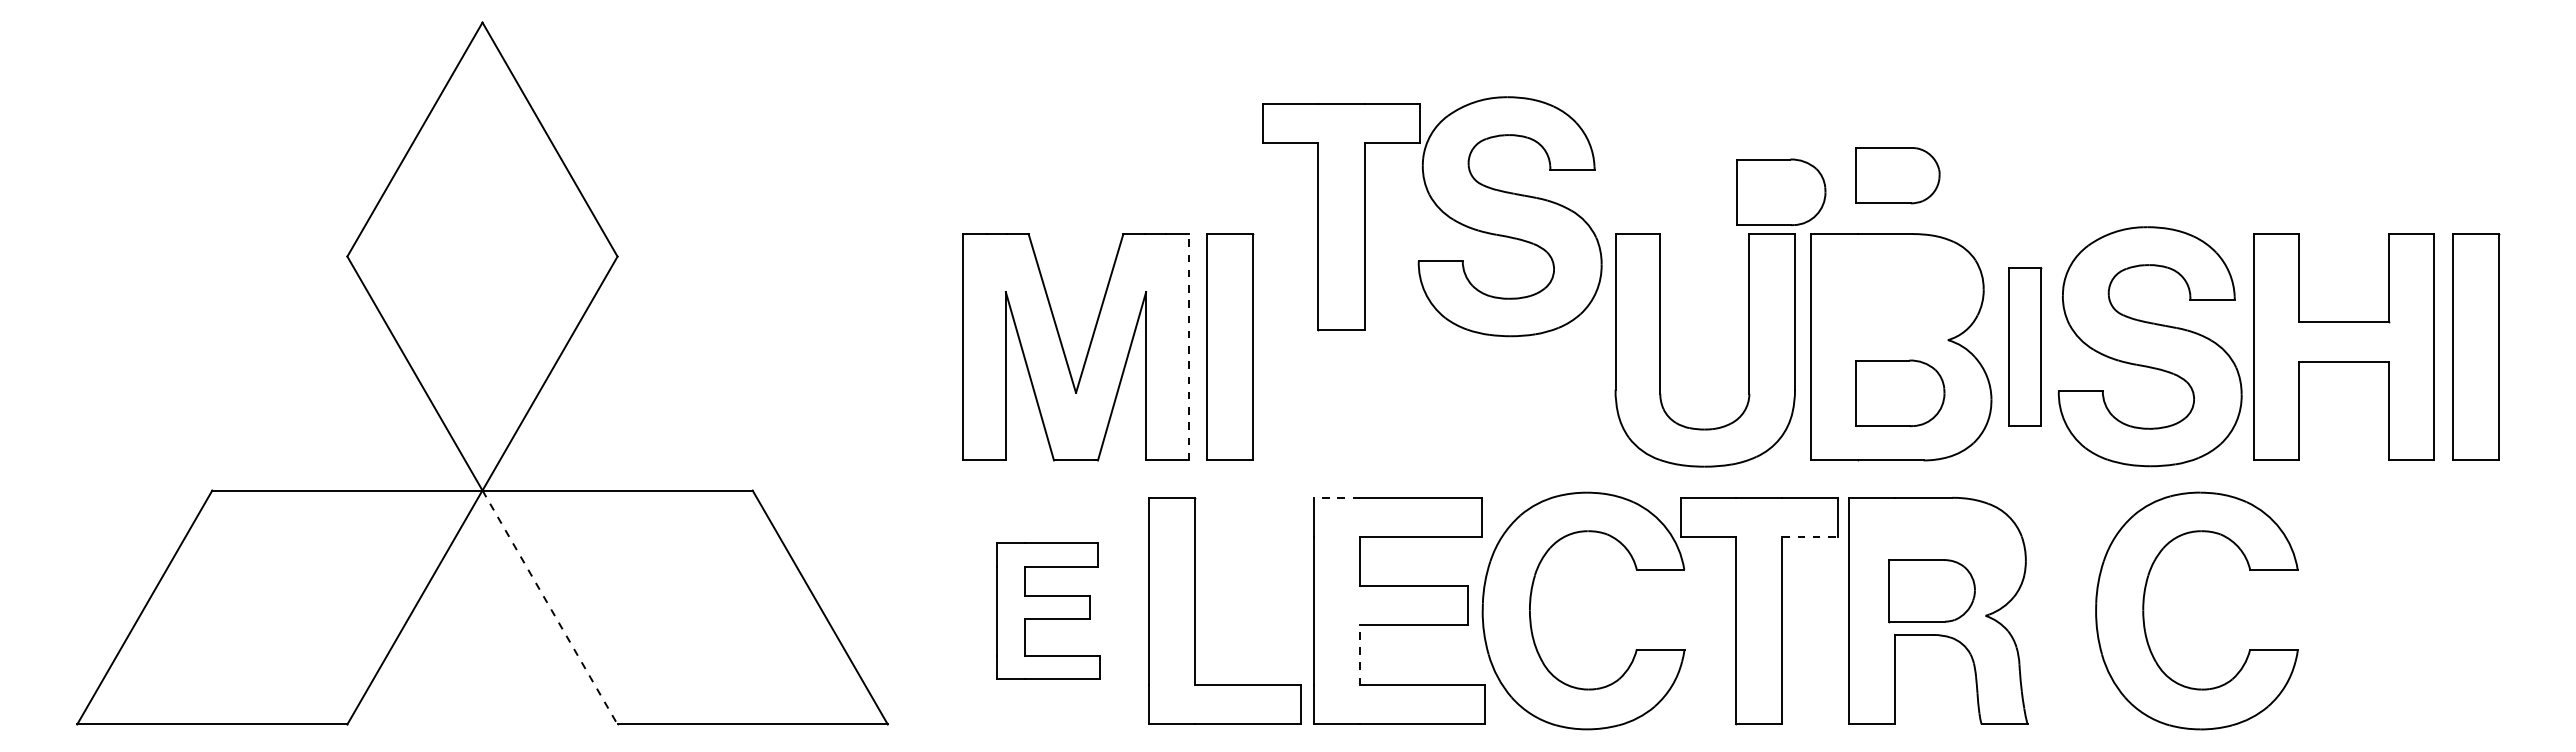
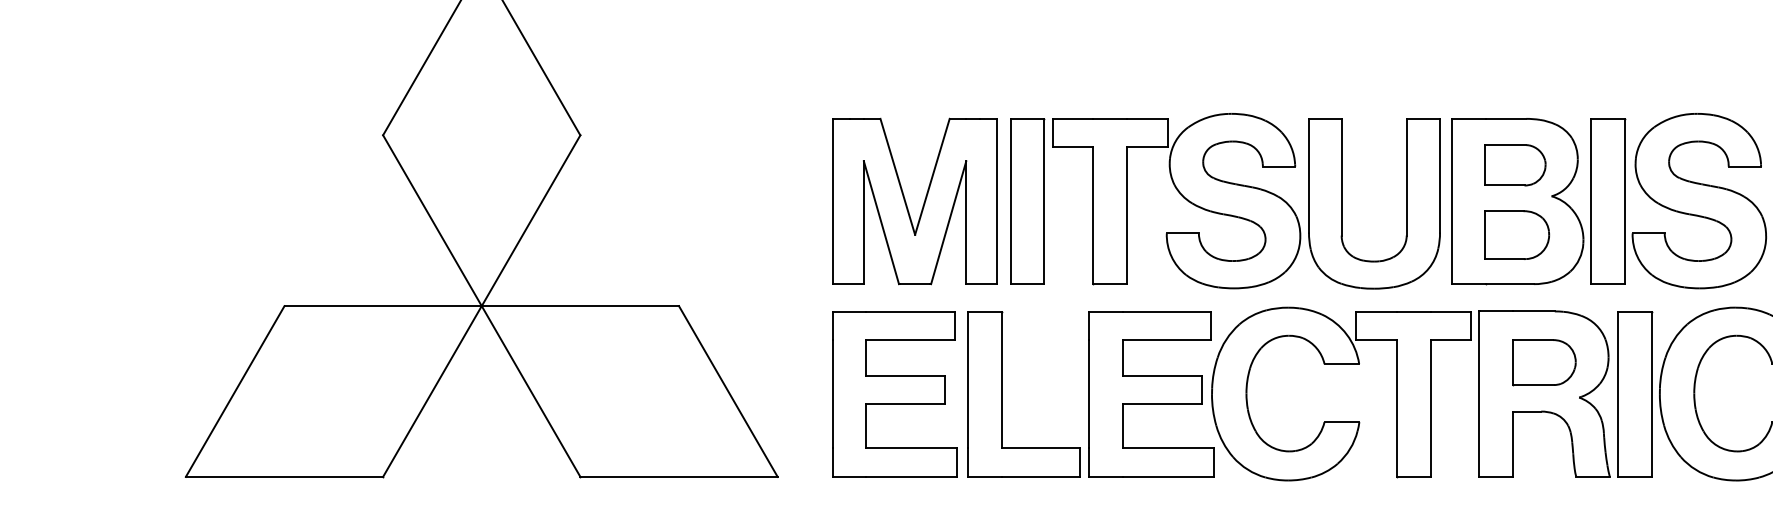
part: (1897, 175) -> (1514, 165), moved
part: (1781, 192) -> (1430, 88), removed
part: (1439, 209) -> (1181, 195), moved
line: (1188, 346) -> (997, 200), dashed -> solid
part: (2025, 346) -> (1608, 200), size x1.43
line: (1337, 498) -> (1105, 311), dashed -> solid
line: (1810, 537) -> (1451, 340), dashed -> solid
part: (1931, 591) -> (1544, 363), moved
line: (550, 607) -> (531, 391), dashed -> solid
part: (1048, 610) -> (894, 393), size x1.67
part: (2062, 610) -> (1635, 393), added
line: (1360, 654) -> (1122, 425), dashed -> solid

